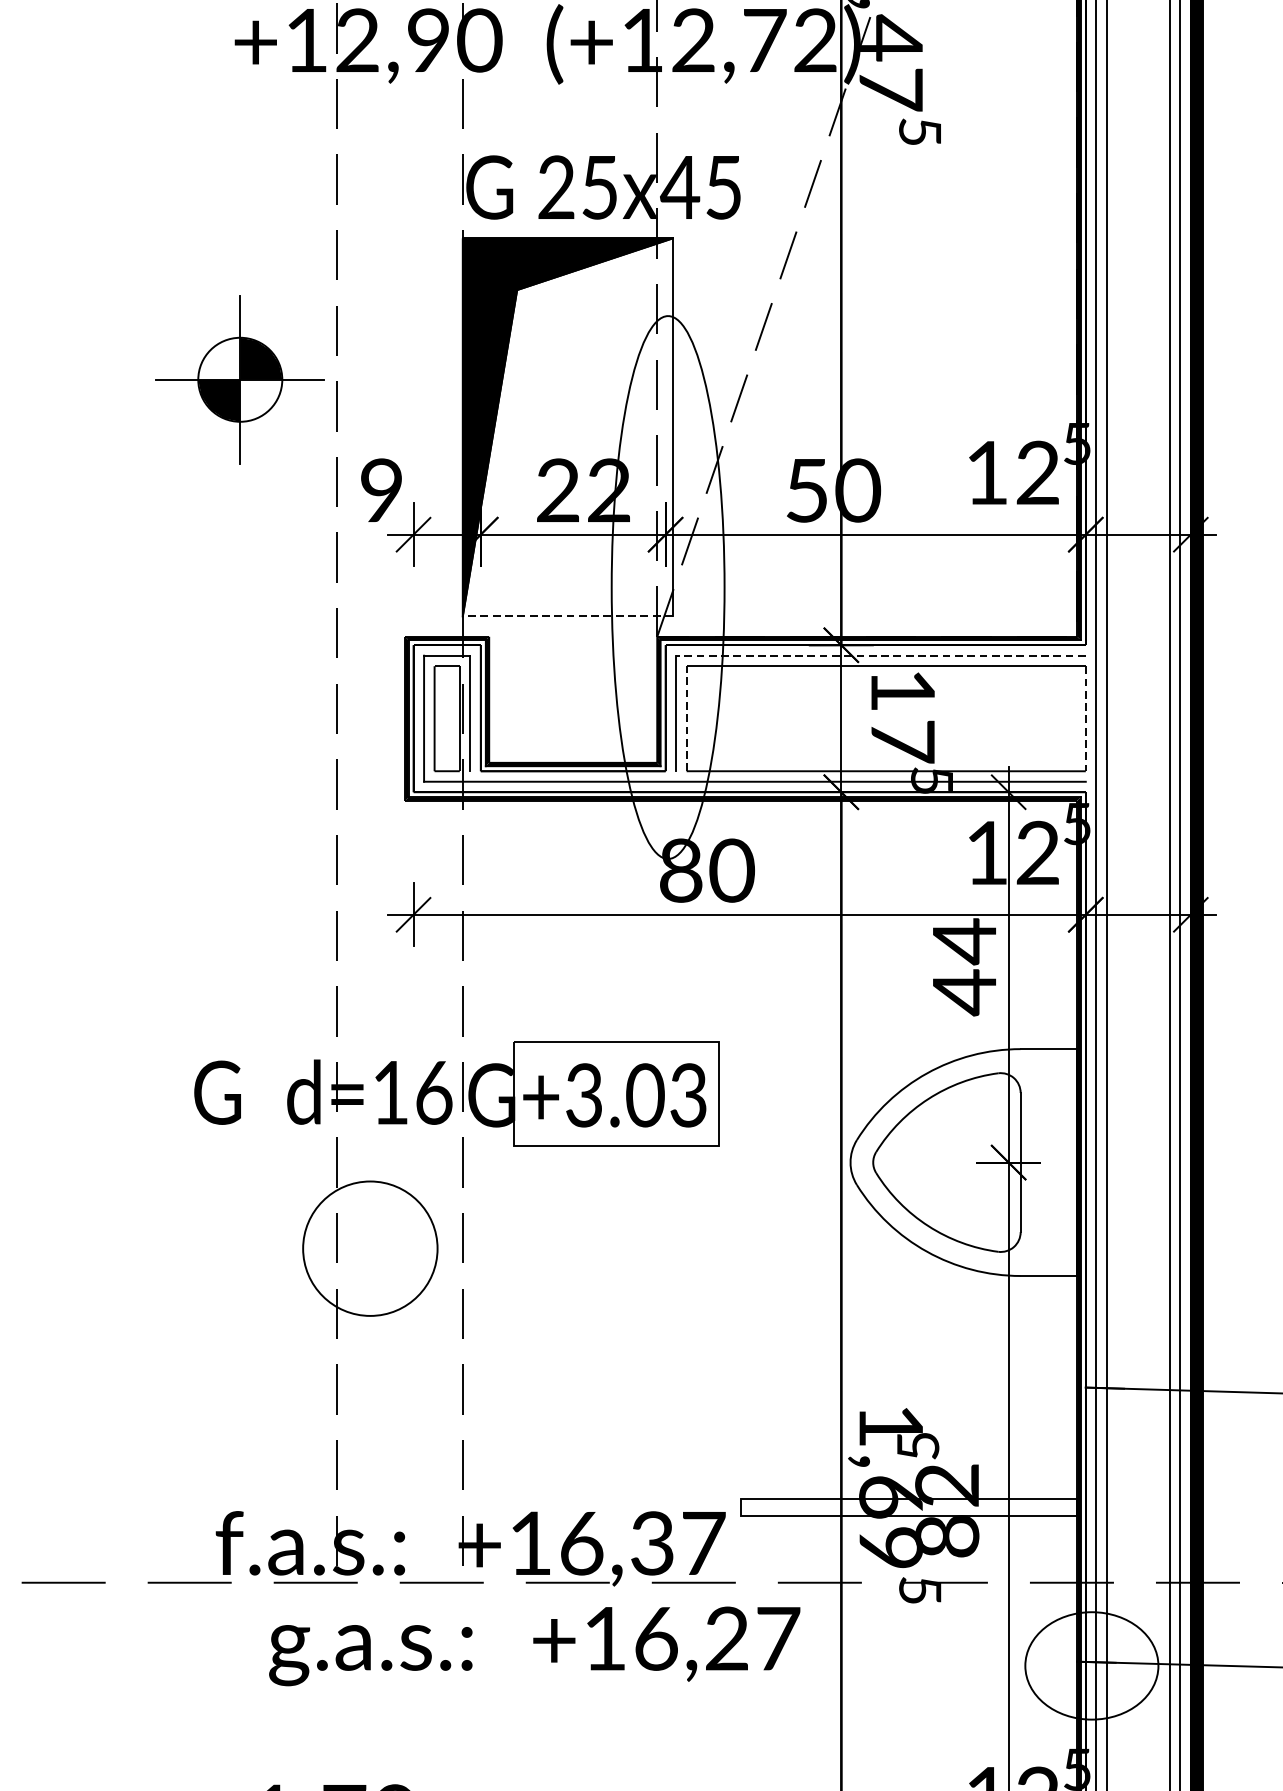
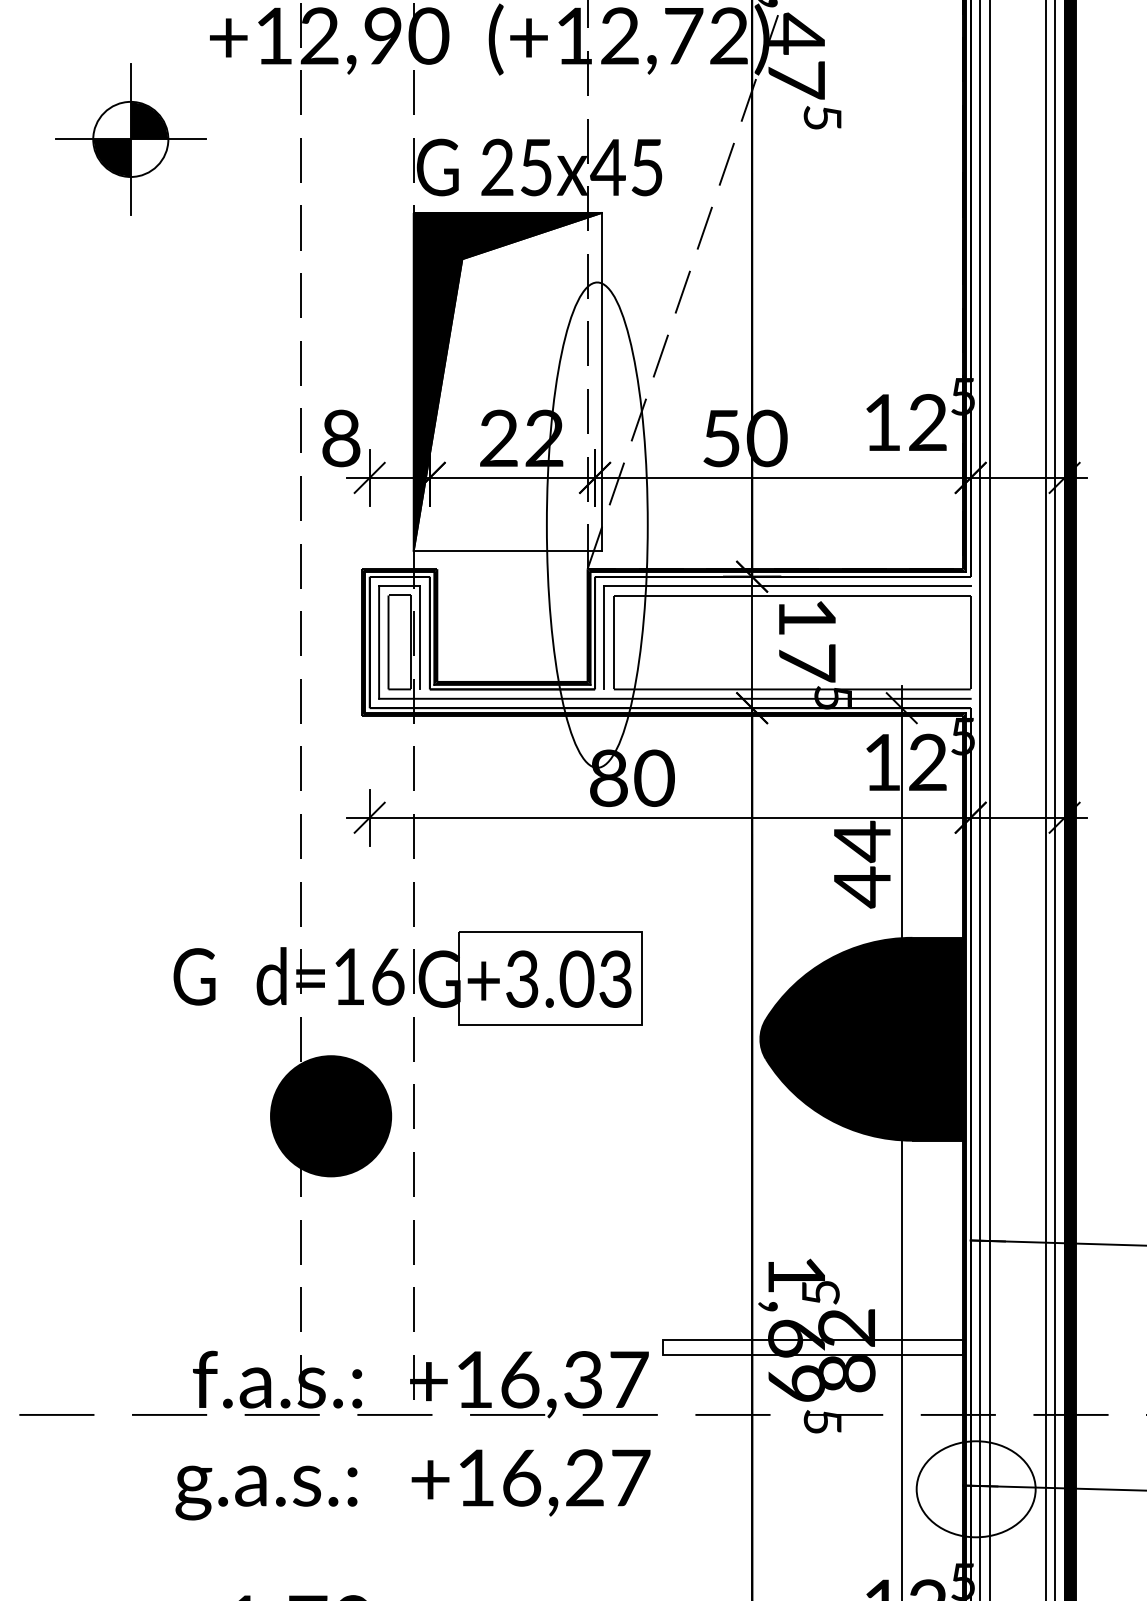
part: (239, 379) -> (130, 139), moved
text: (382, 491) -> (341, 439), 9 -> 8
line: (567, 616) -> (507, 551), dashed -> solid
line: (880, 656) -> (787, 586), dashed -> solid
line: (686, 718) -> (613, 642), dashed -> solid
line: (1085, 718) -> (970, 642), dashed -> solid
fill: (963, 1161) -> (861, 1038), added
fill: (369, 1248) -> (330, 1116), added
text: (534, 1646) -> (412, 1484), moved

